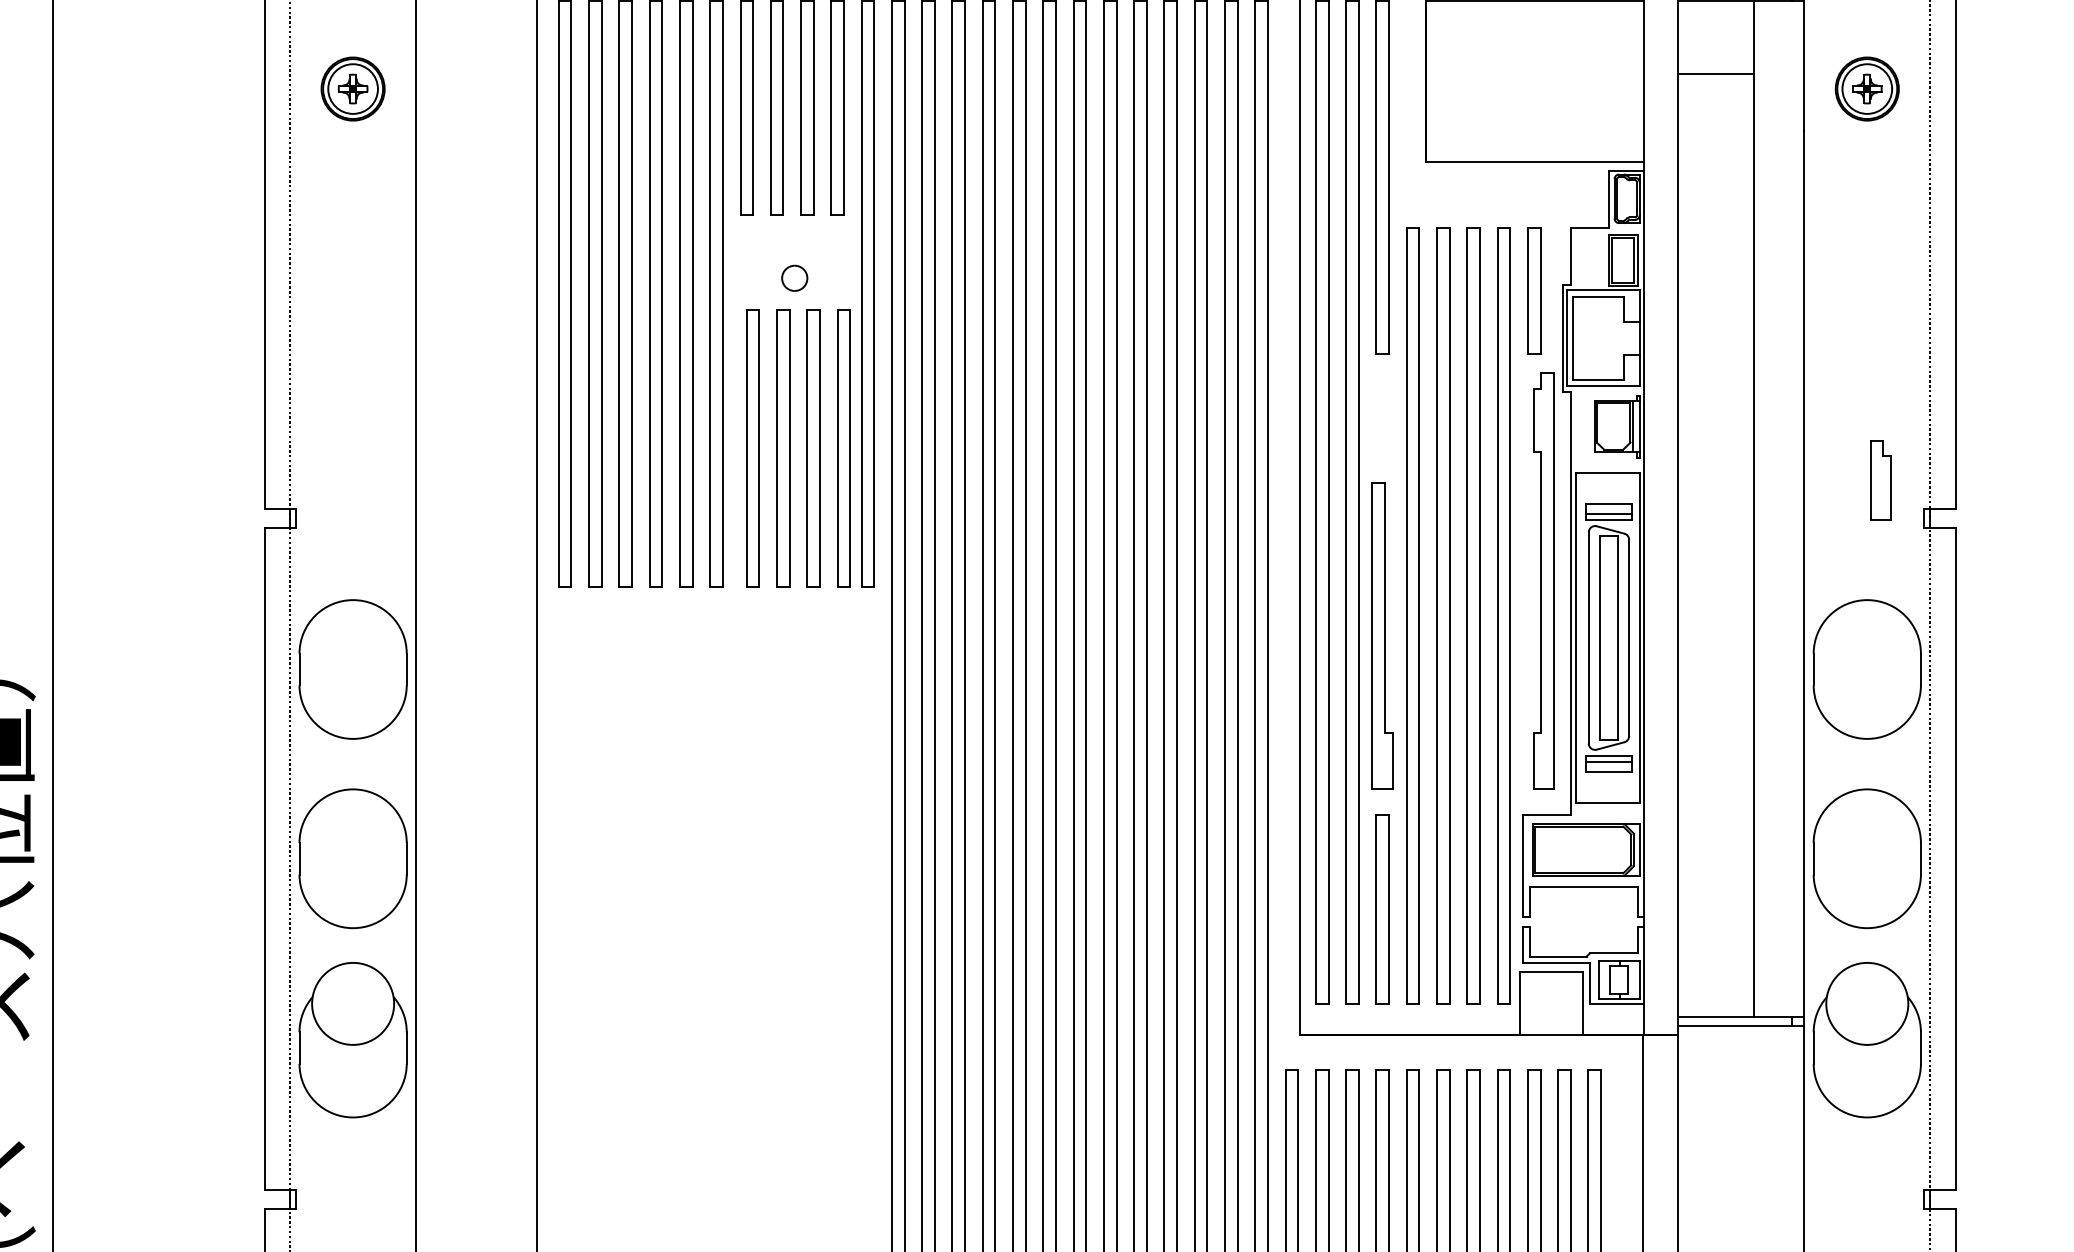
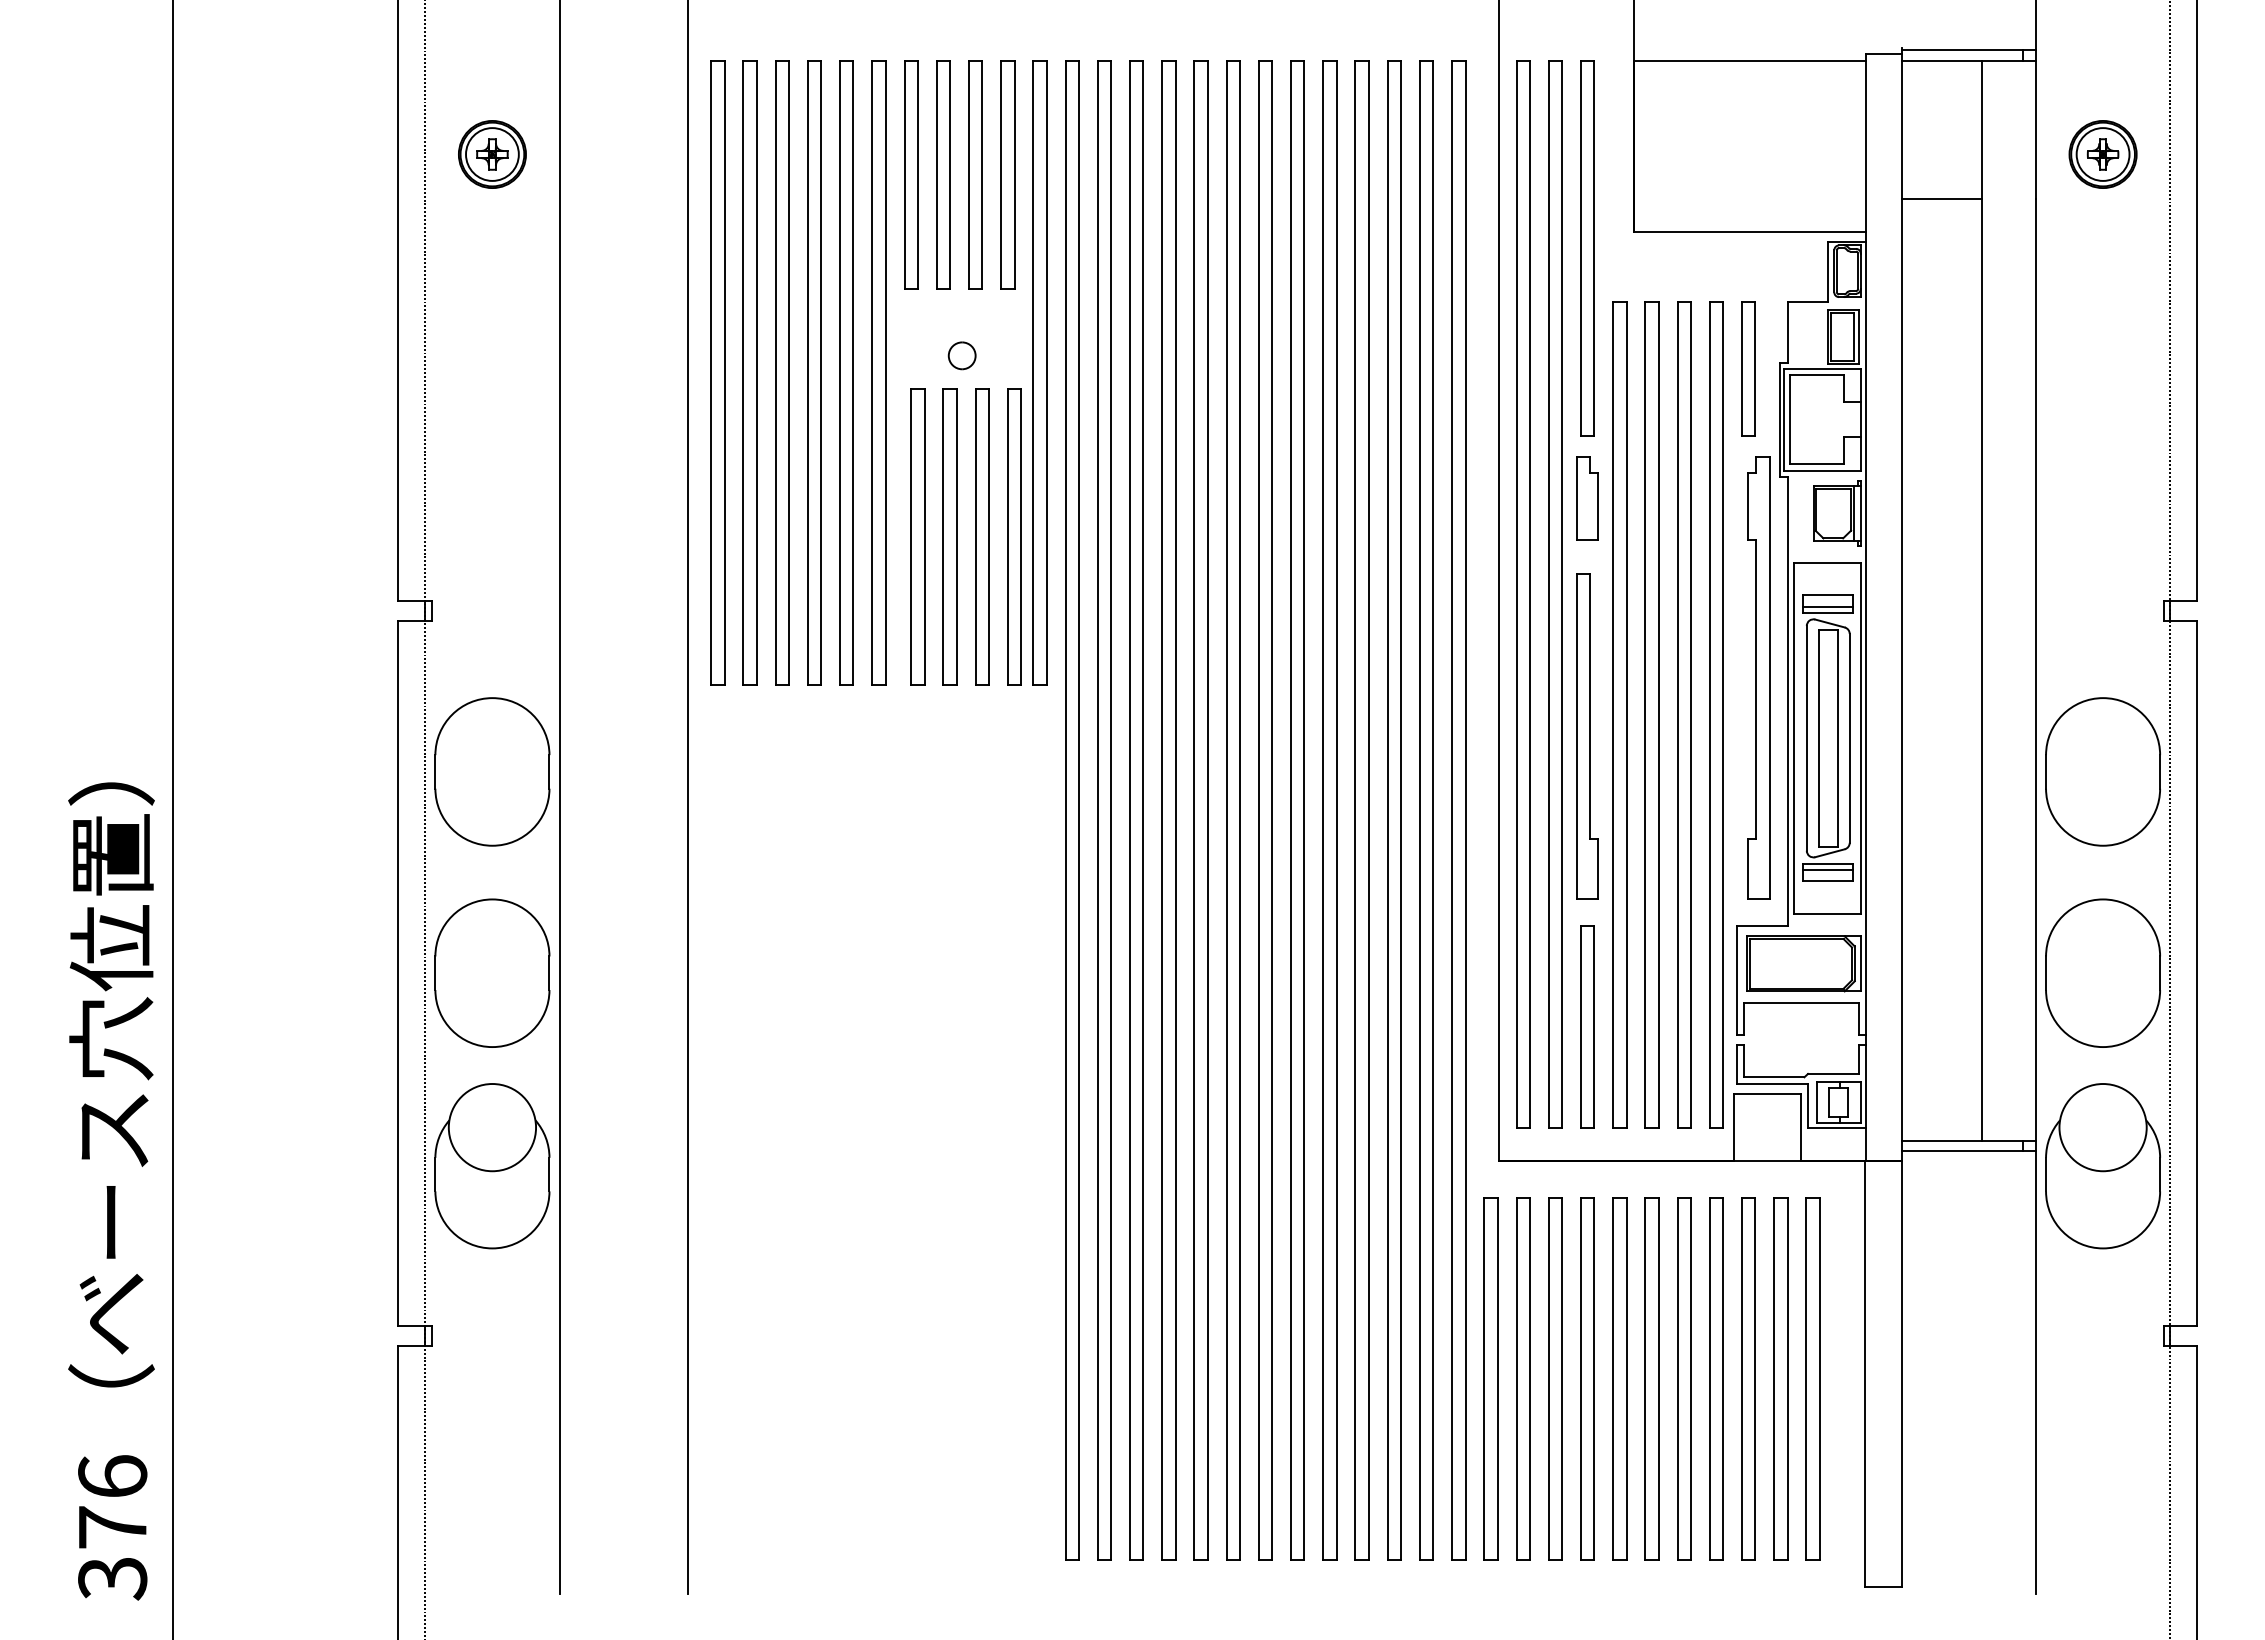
line: (1715, 74) -> (1941, 198), moved
part: (1880, 480) -> (1587, 498), moved

